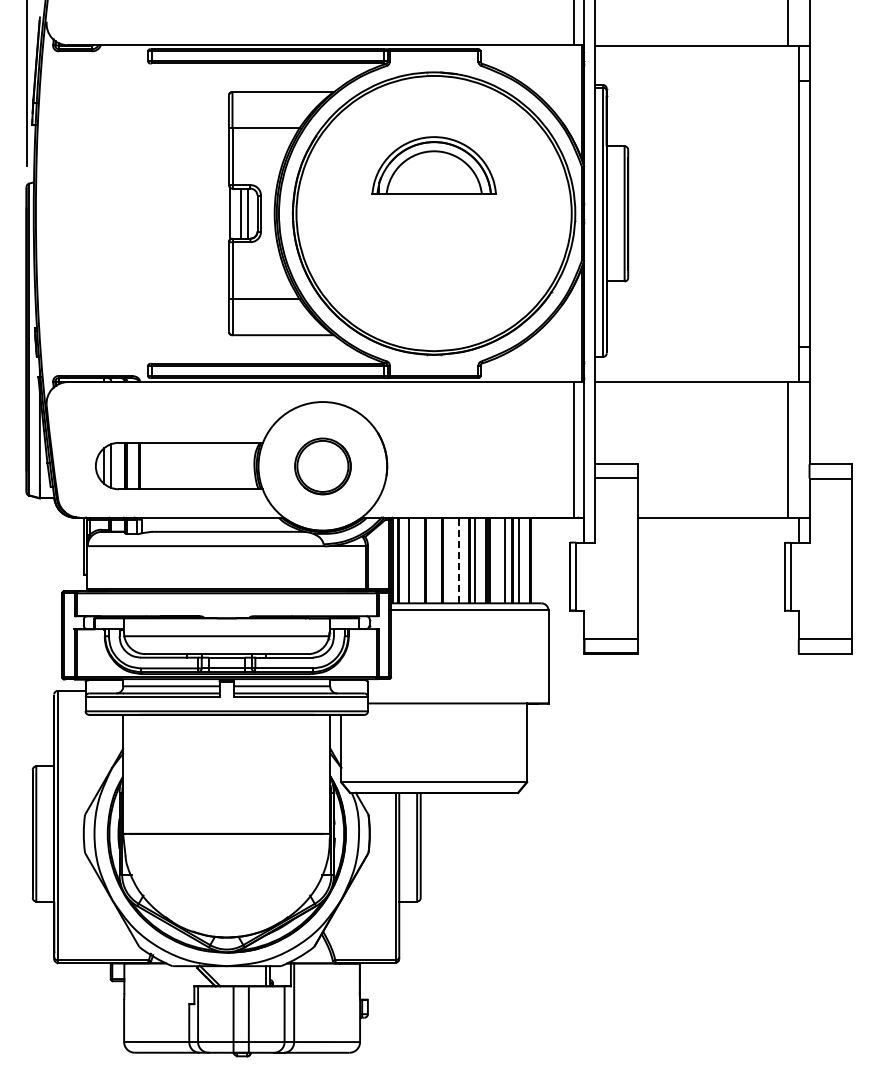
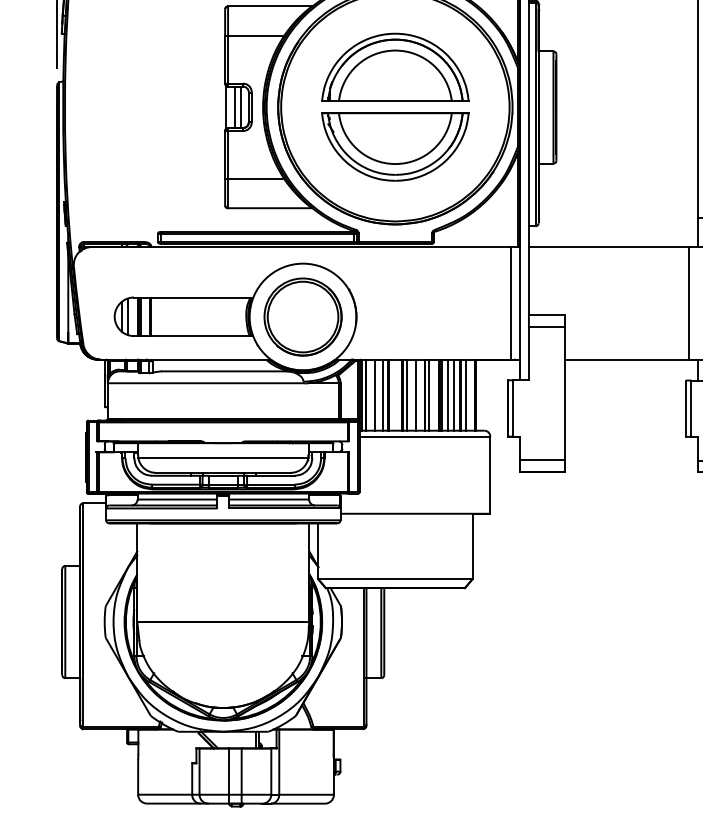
part: (434, 165) -> (395, 67), size x1.43
part: (433, 261) -> (394, 147), added
part: (322, 466) -> (302, 317), size x1.67
line: (419, 560) -> (383, 395), added
line: (448, 560) -> (407, 395), added
line: (459, 560) -> (416, 395), dashed -> solid
line: (497, 560) -> (447, 395), added

